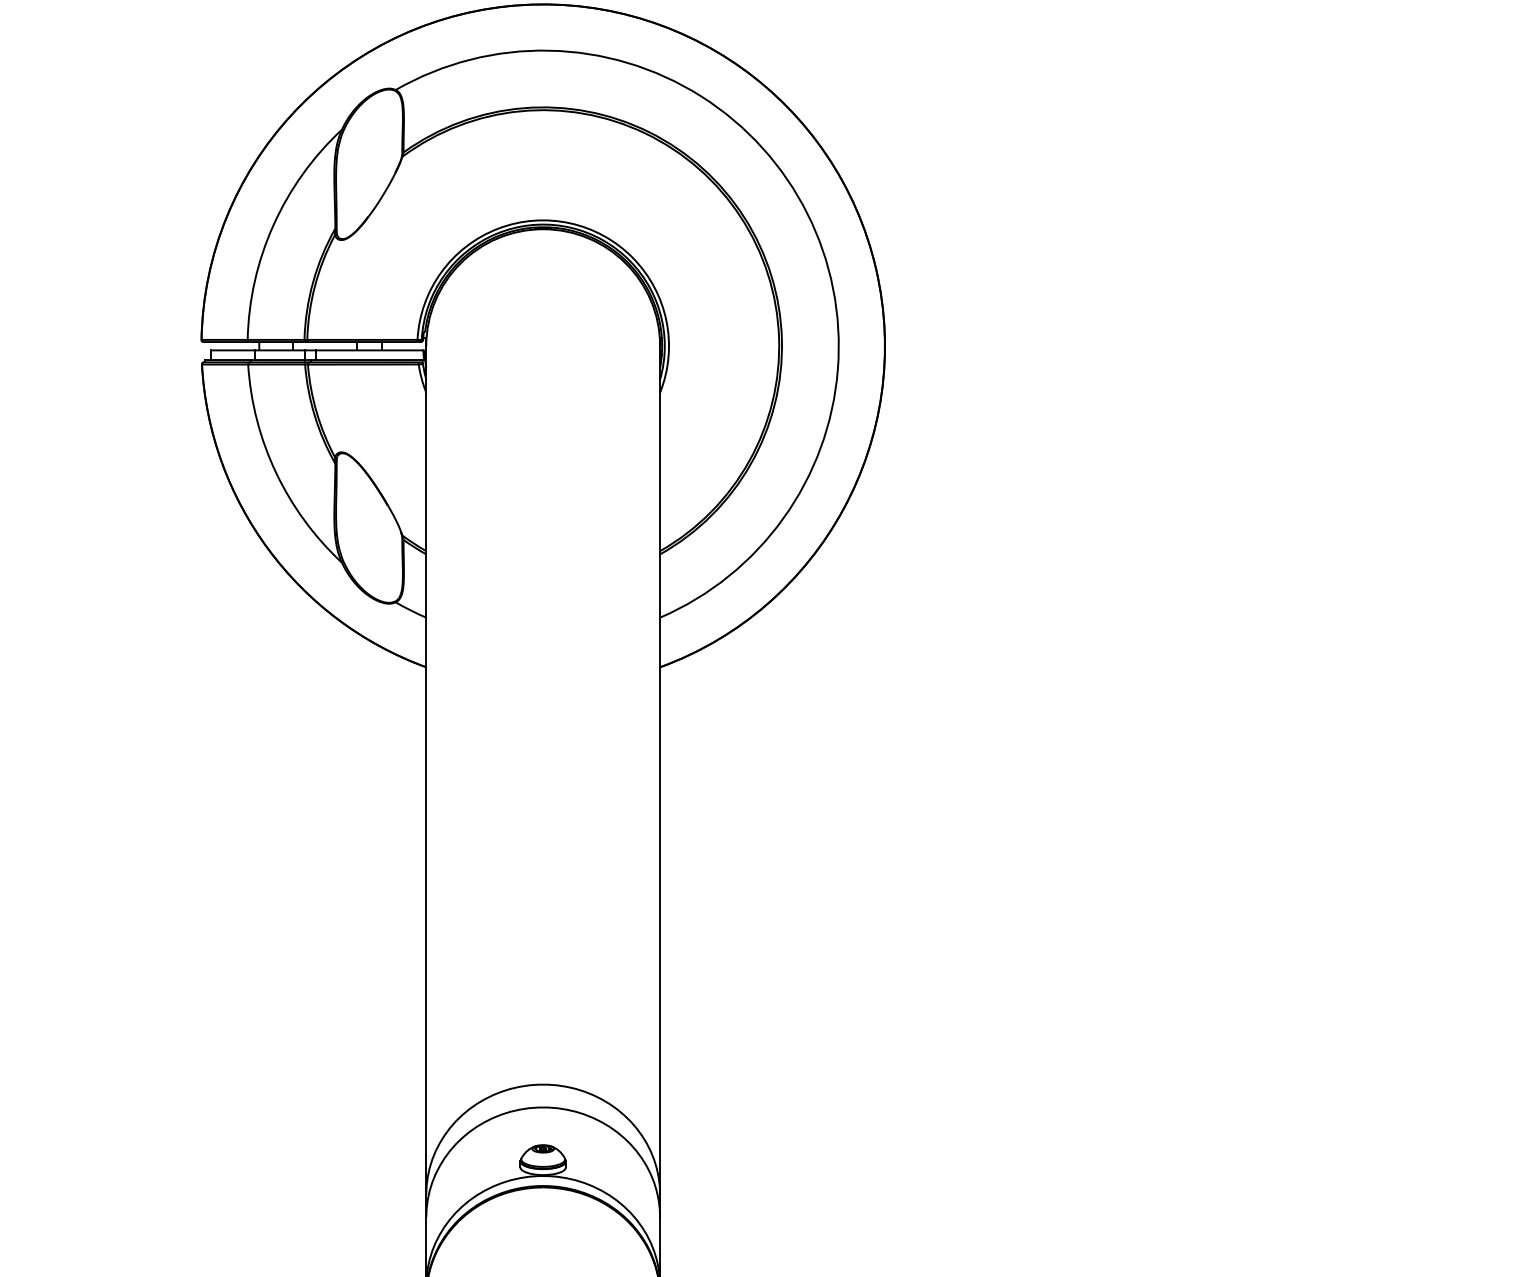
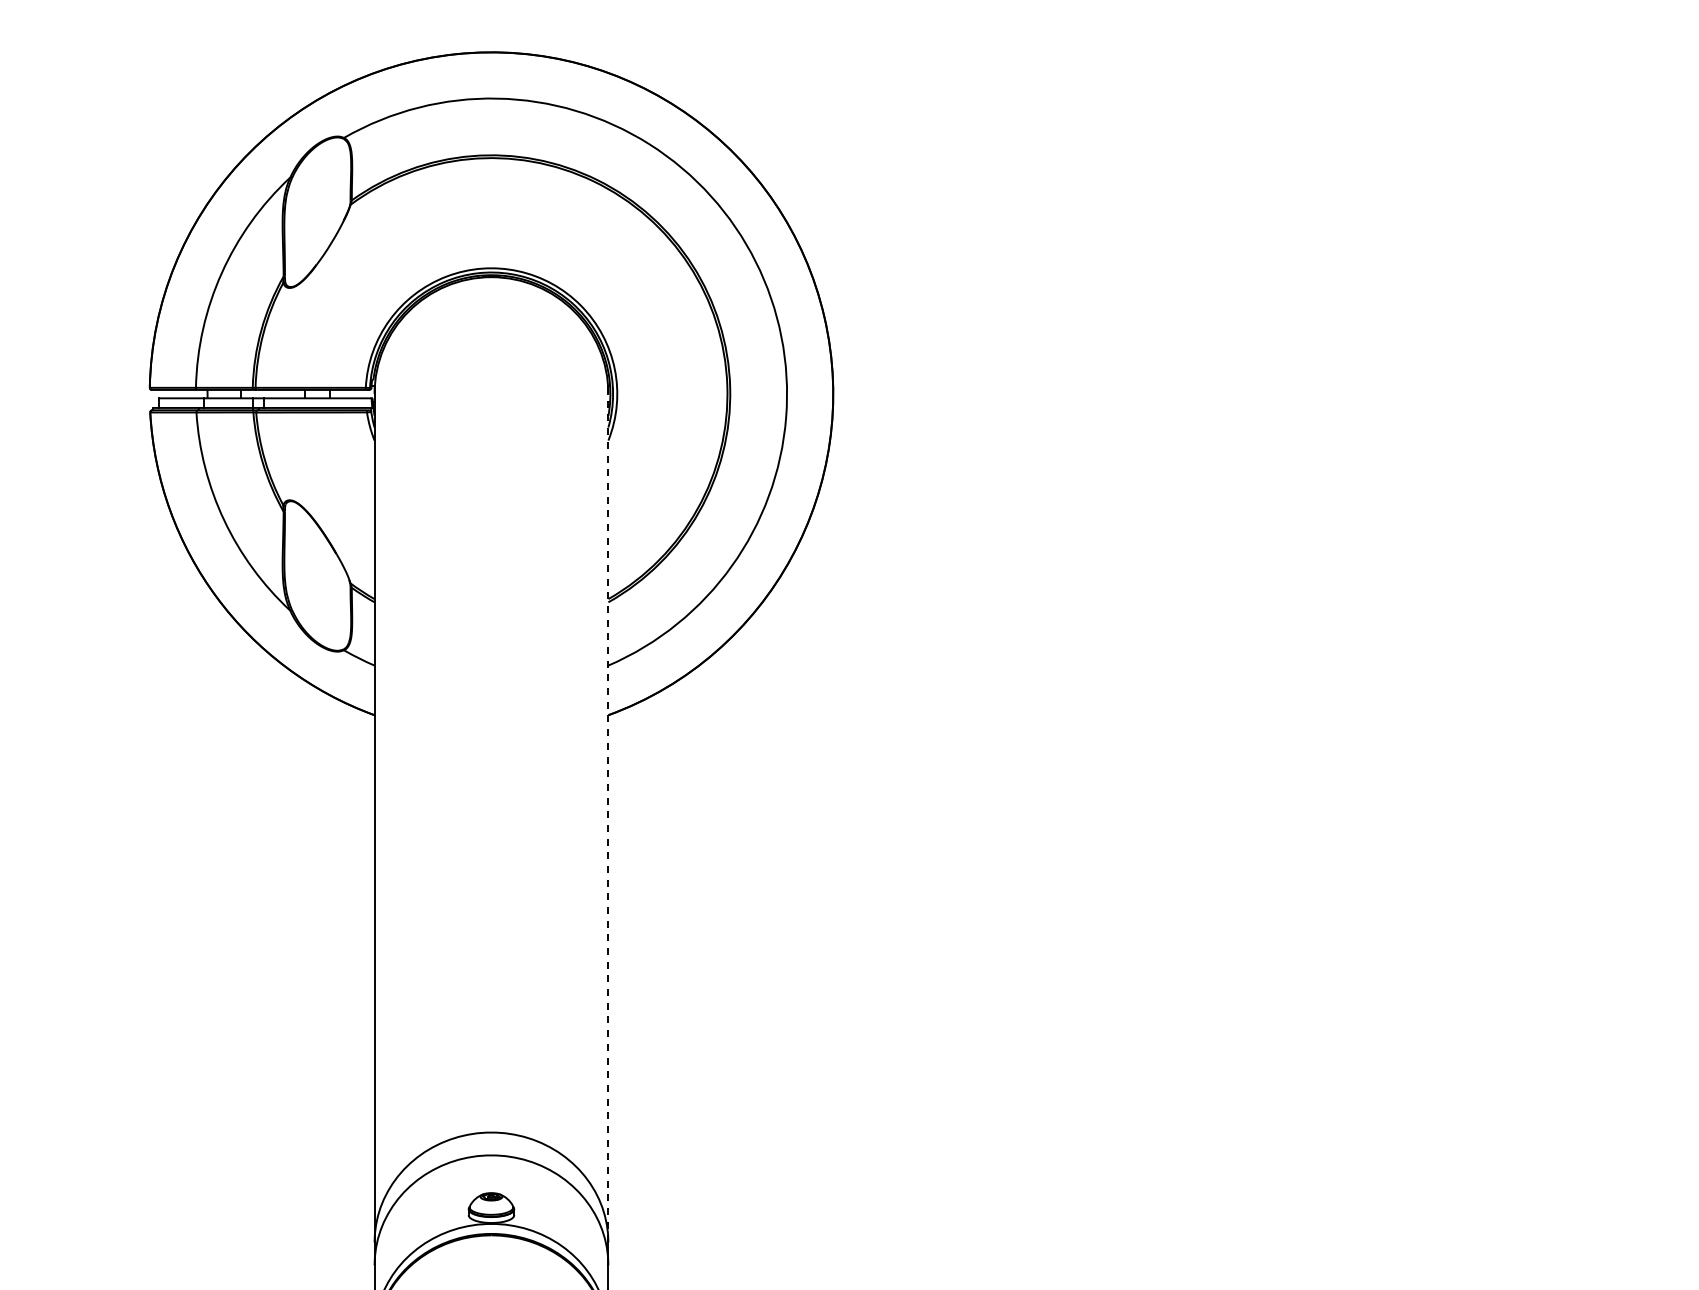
line: (660, 769) -> (608, 817), solid -> dashed

